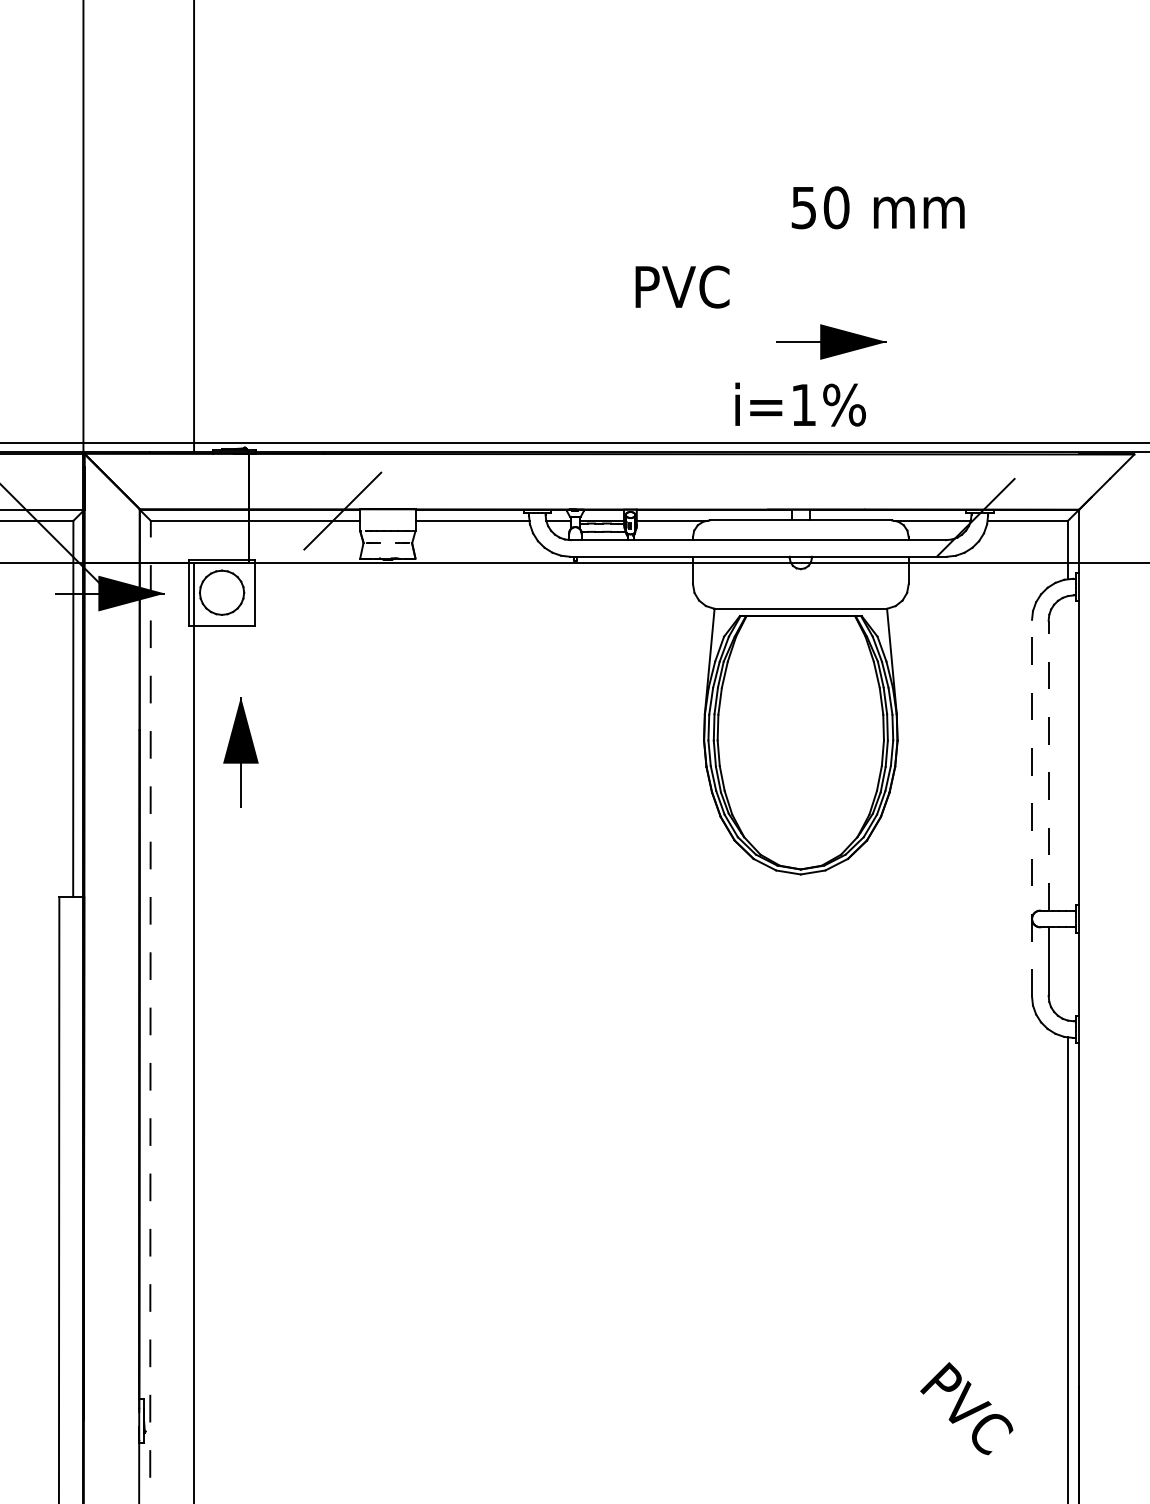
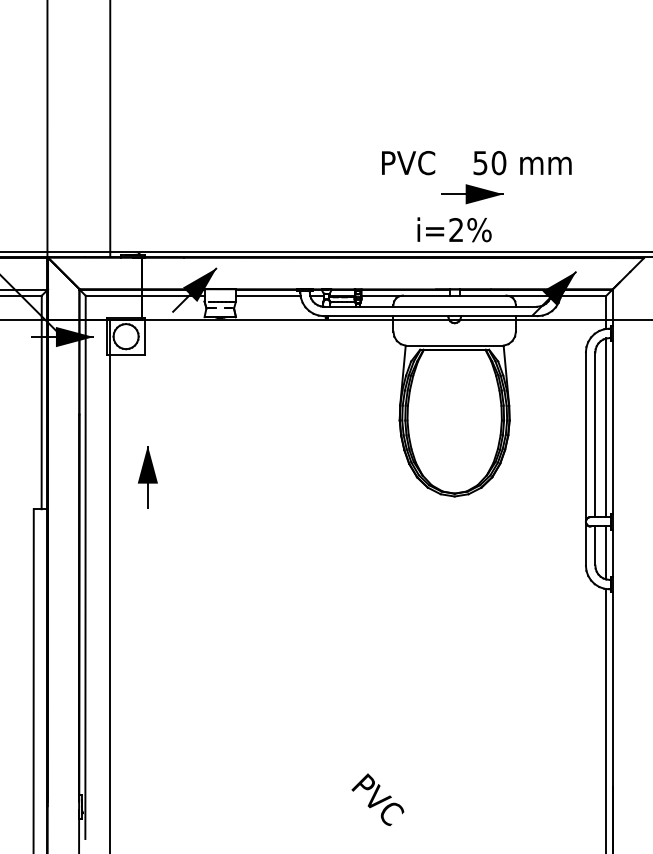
text: (877, 208) -> (522, 163), moved
text: (682, 287) -> (408, 163), moved
text: (802, 404) -> (455, 229), i=1% -> i=2%
fill: (351, 502) -> (199, 285), added
fill: (985, 508) -> (559, 288), added
part: (240, 752) -> (147, 477), moved
line: (1068, 752) -> (606, 427), added
line: (1048, 765) -> (595, 434), dashed -> solid
line: (1031, 807) -> (585, 458), dashed -> solid
line: (1068, 973) -> (606, 552), added
line: (150, 999) -> (85, 567), dashed -> solid
text: (966, 1408) -> (377, 799), moved

